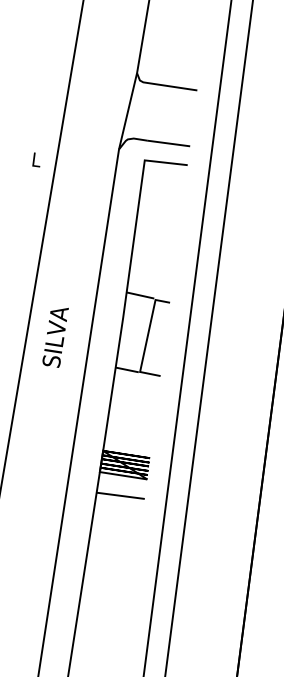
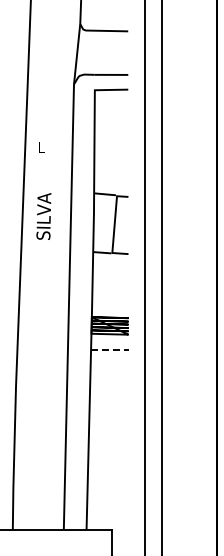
text: (36, 159) -> (41, 147), moved
text: (54, 336) -> (43, 216), moved
line: (120, 495) -> (109, 349), solid -> dashed

